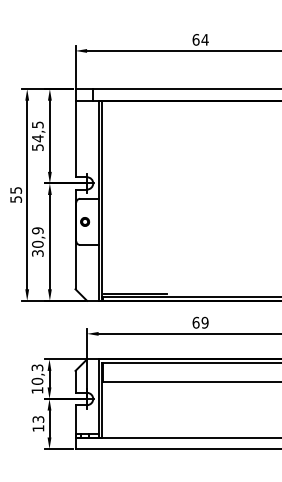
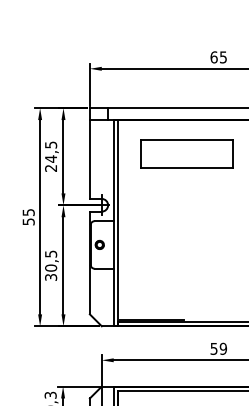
text: (204, 39) -> (222, 57), 64 -> 65
part: (170, 133) -> (187, 153), added
text: (37, 147) -> (50, 168), 54,5 -> 24,5
text: (37, 230) -> (50, 253), 30,9 -> 30,5
text: (195, 322) -> (213, 348), 69 -> 59

